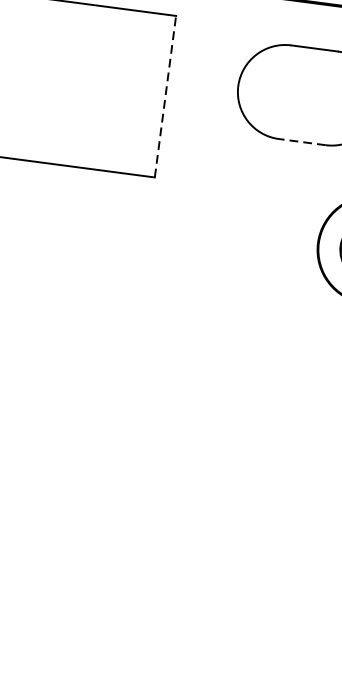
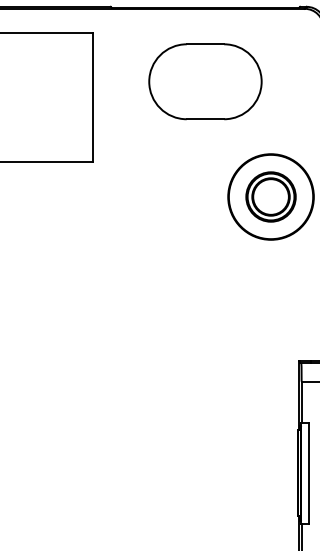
line: (166, 96) -> (93, 97), dashed -> solid
line: (302, 142) -> (205, 119), dashed -> solid

